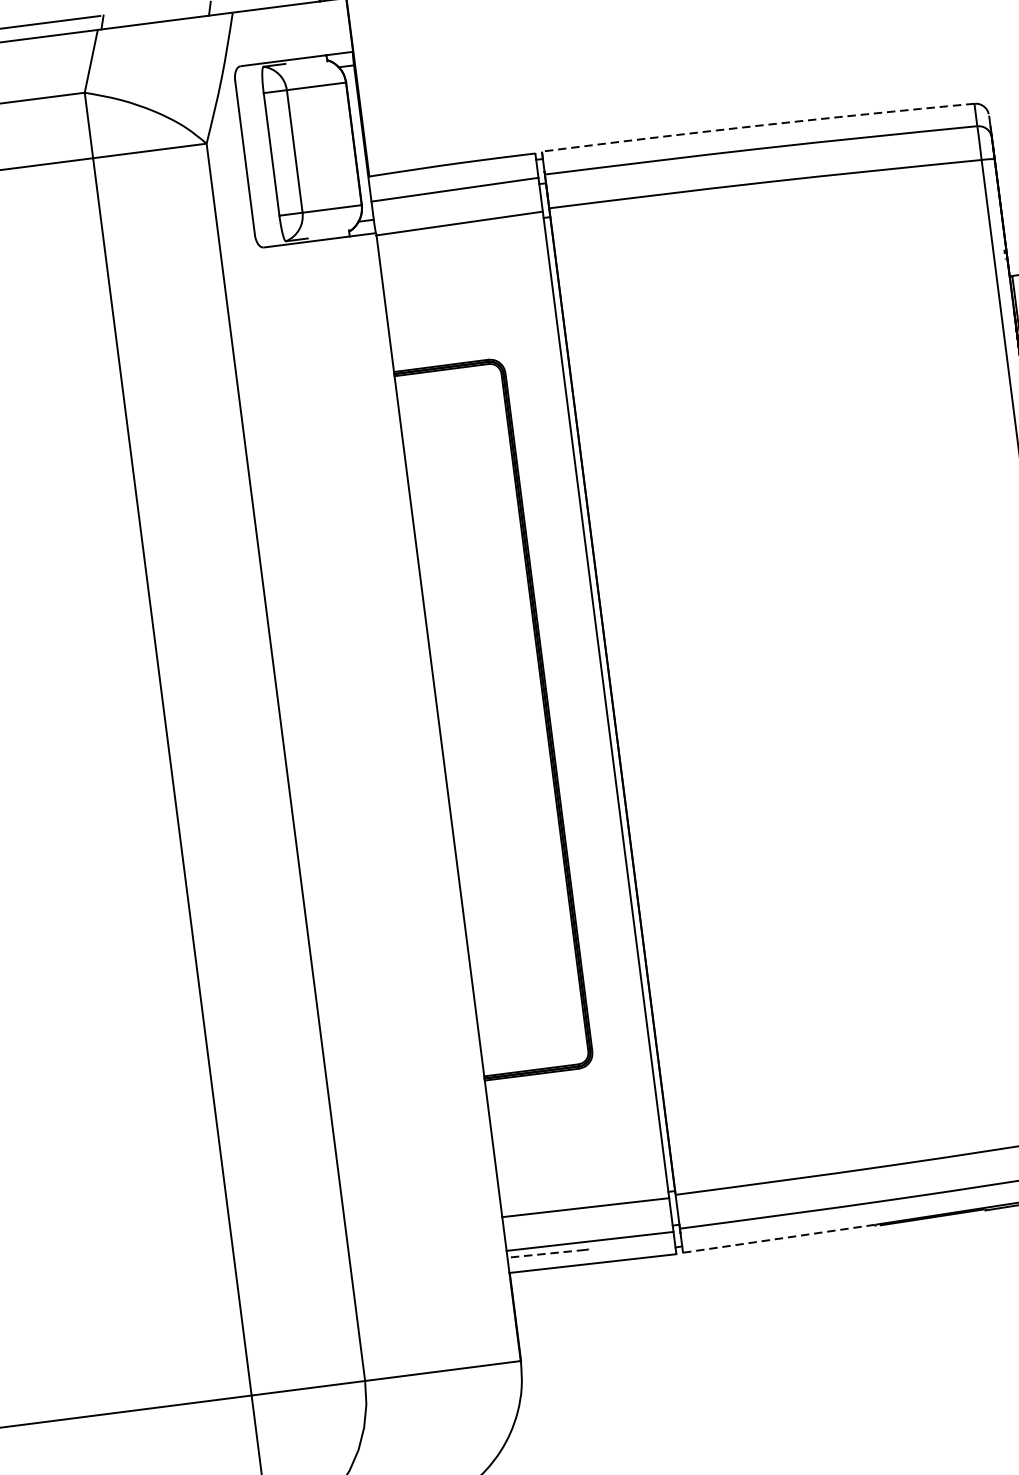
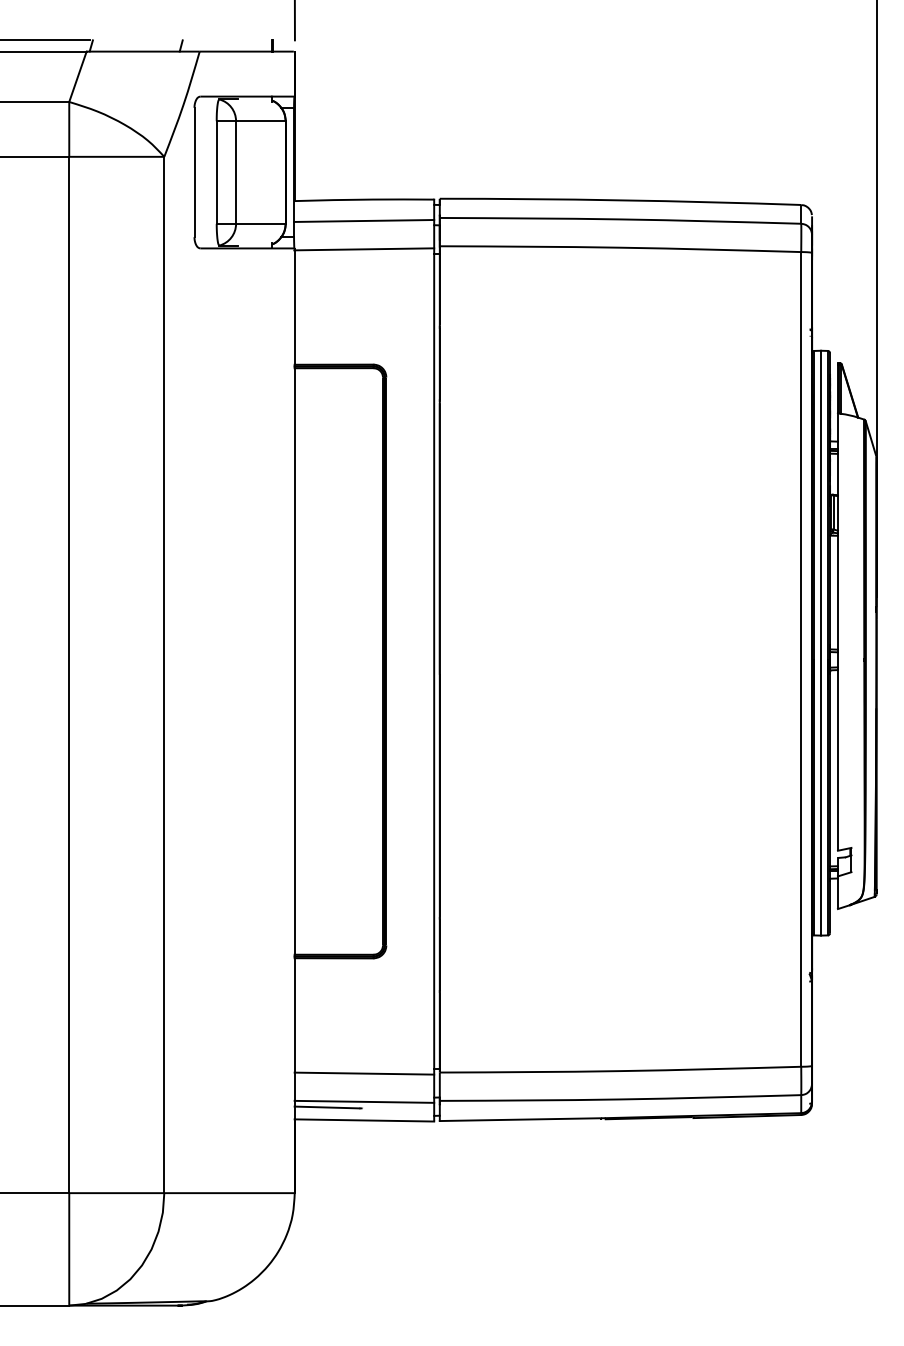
arc: (757, 126) -> (620, 200), dashed -> solid
line: (779, 1238) -> (520, 1119), dashed -> solid
line: (545, 1253) -> (326, 1107), dashed -> solid

